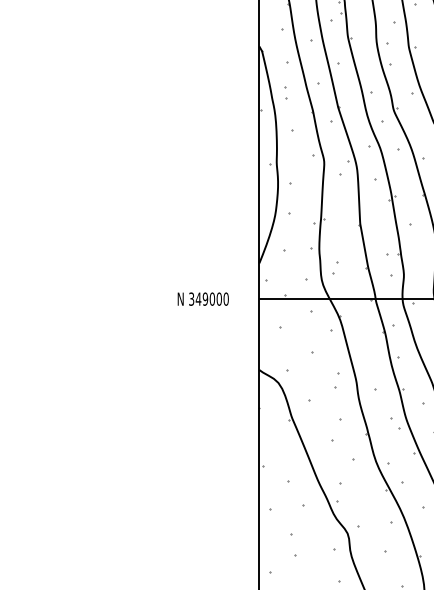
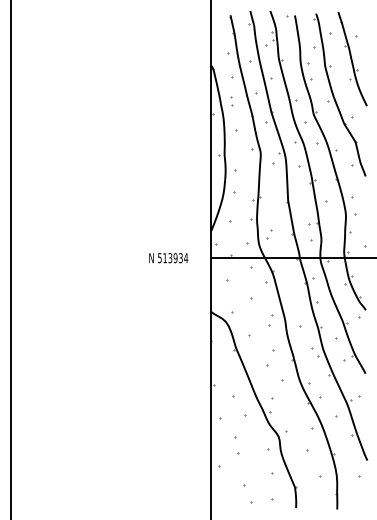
text: (209, 299) -> (173, 258), 349000 -> 513934

